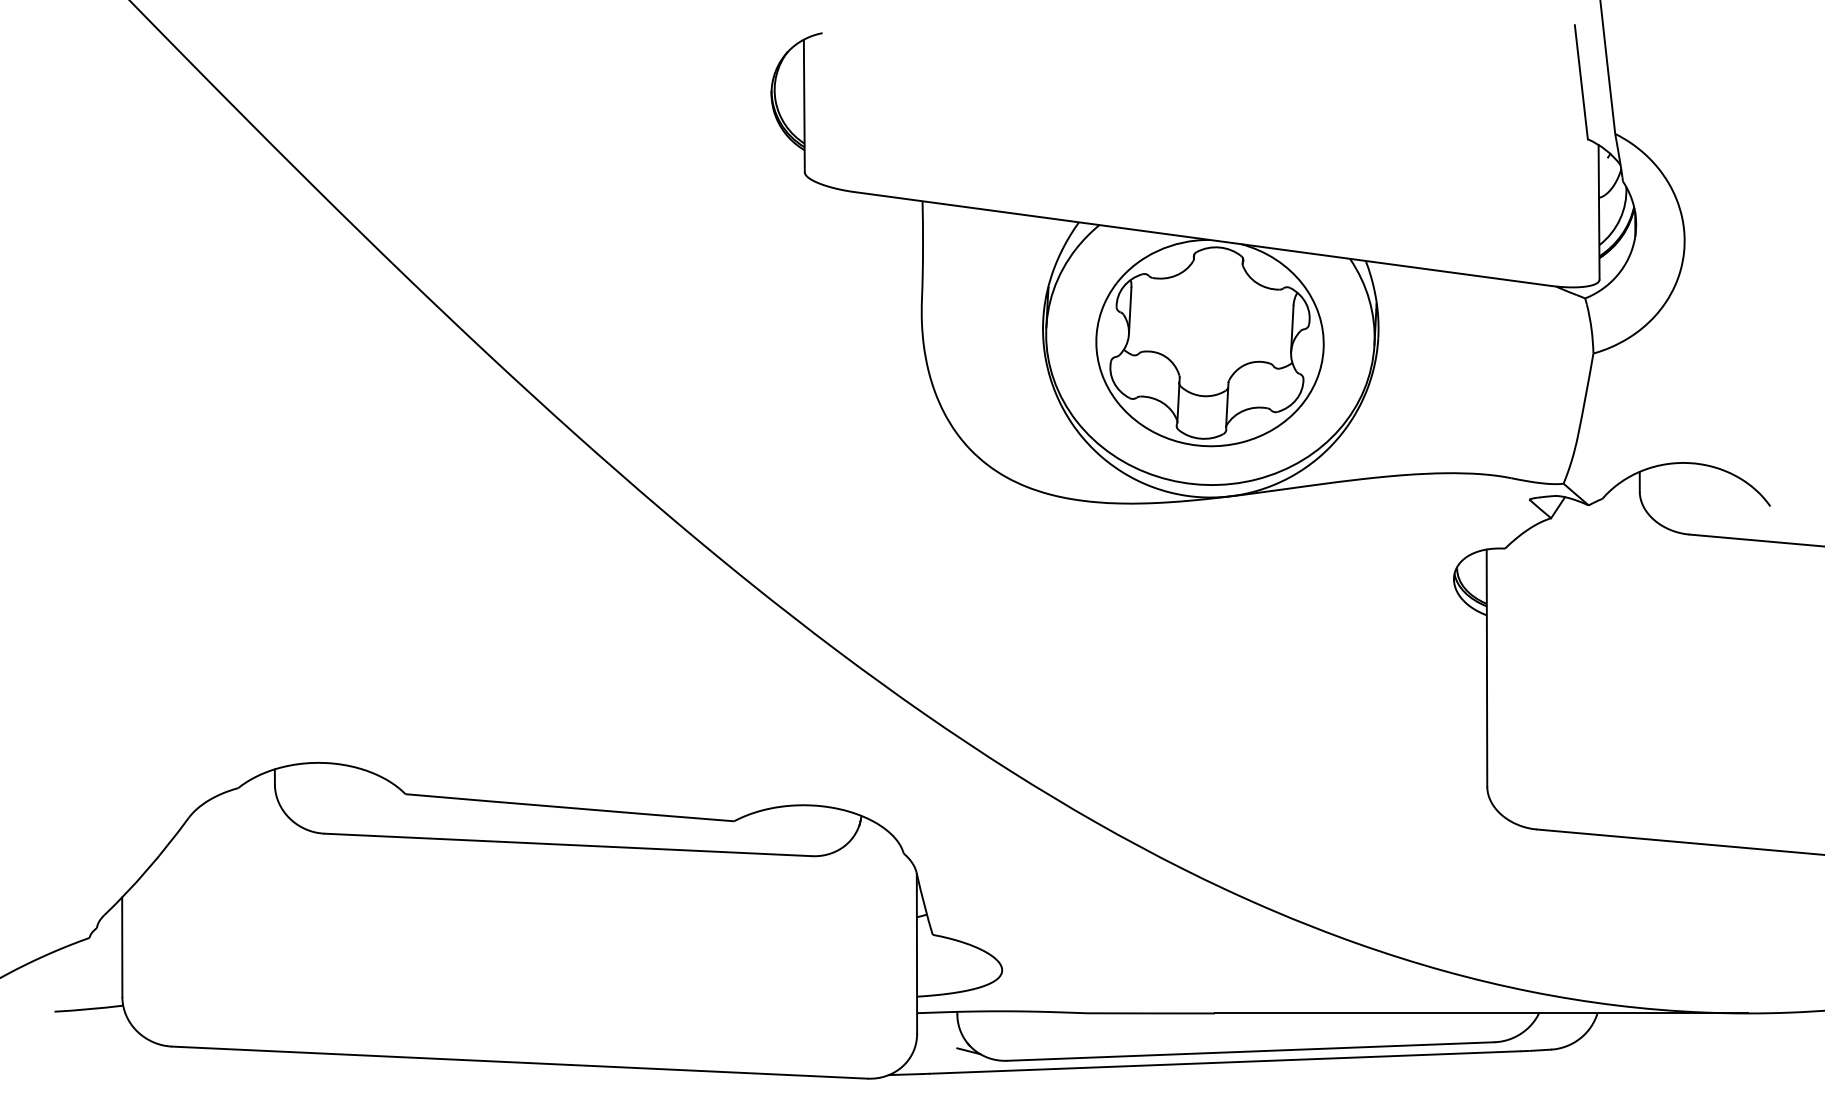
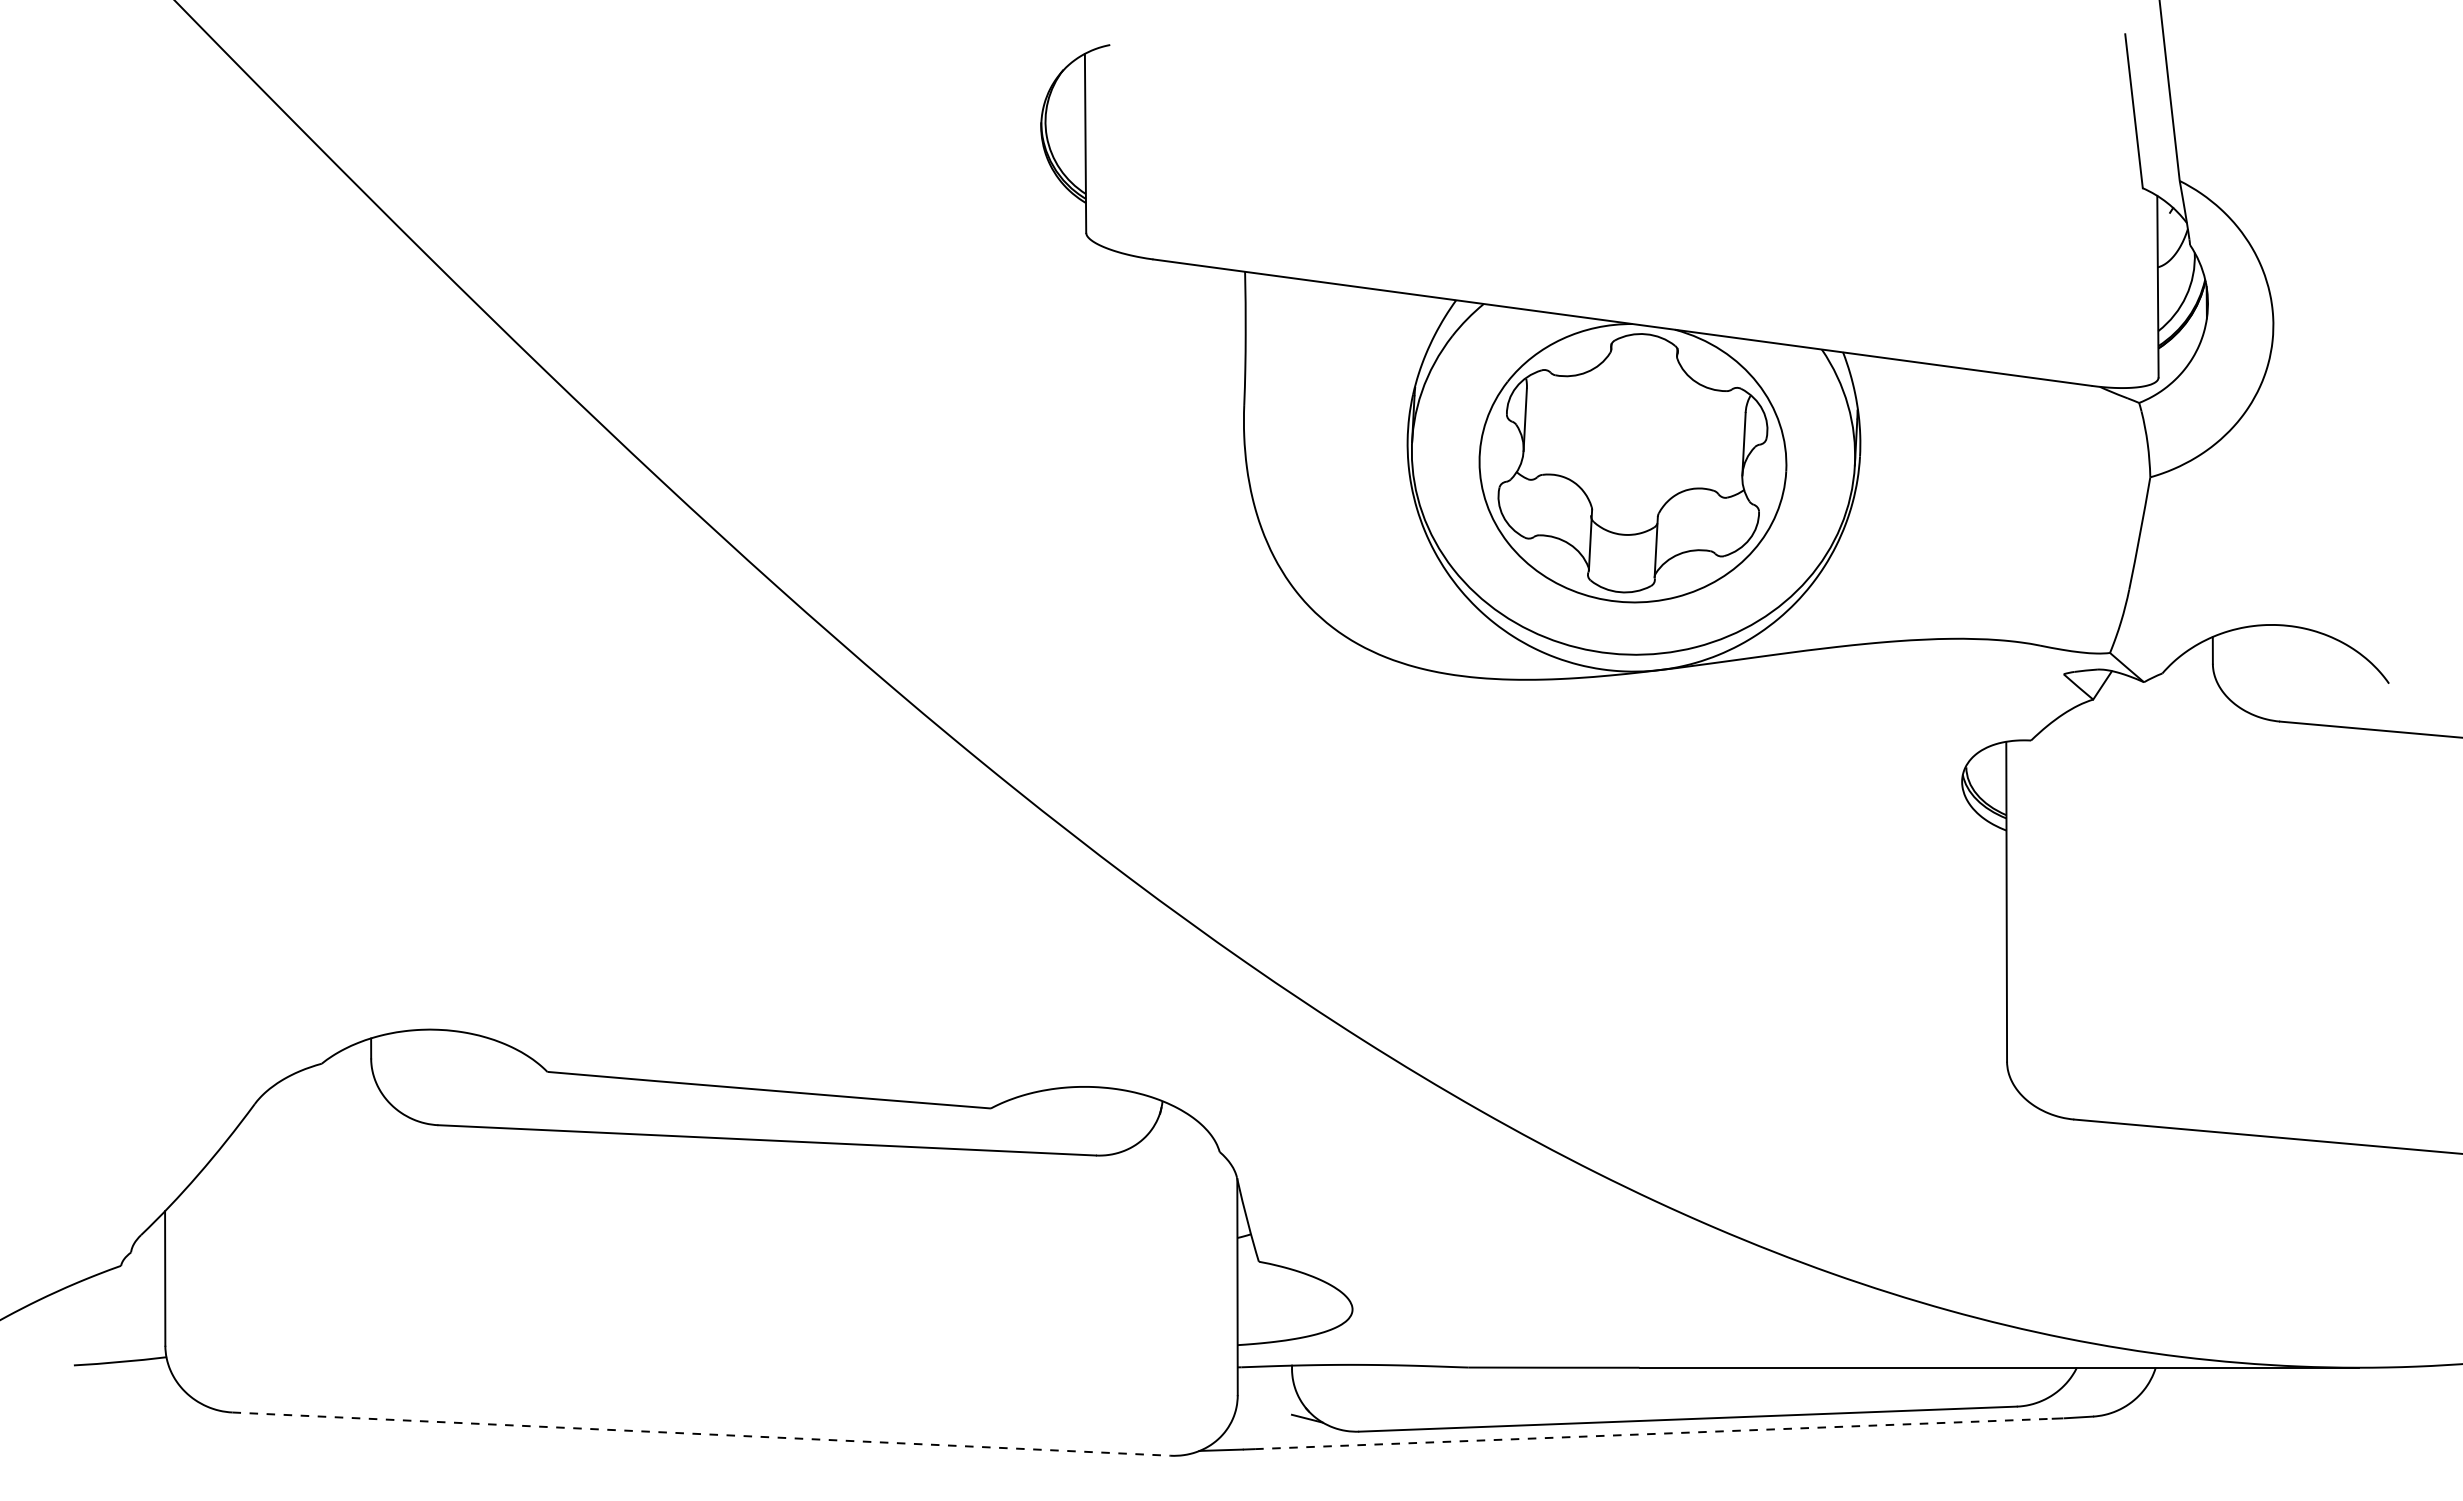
line: (519, 1062) -> (701, 1434), solid -> dashed
line: (1225, 1062) -> (1653, 1433), solid -> dashed

